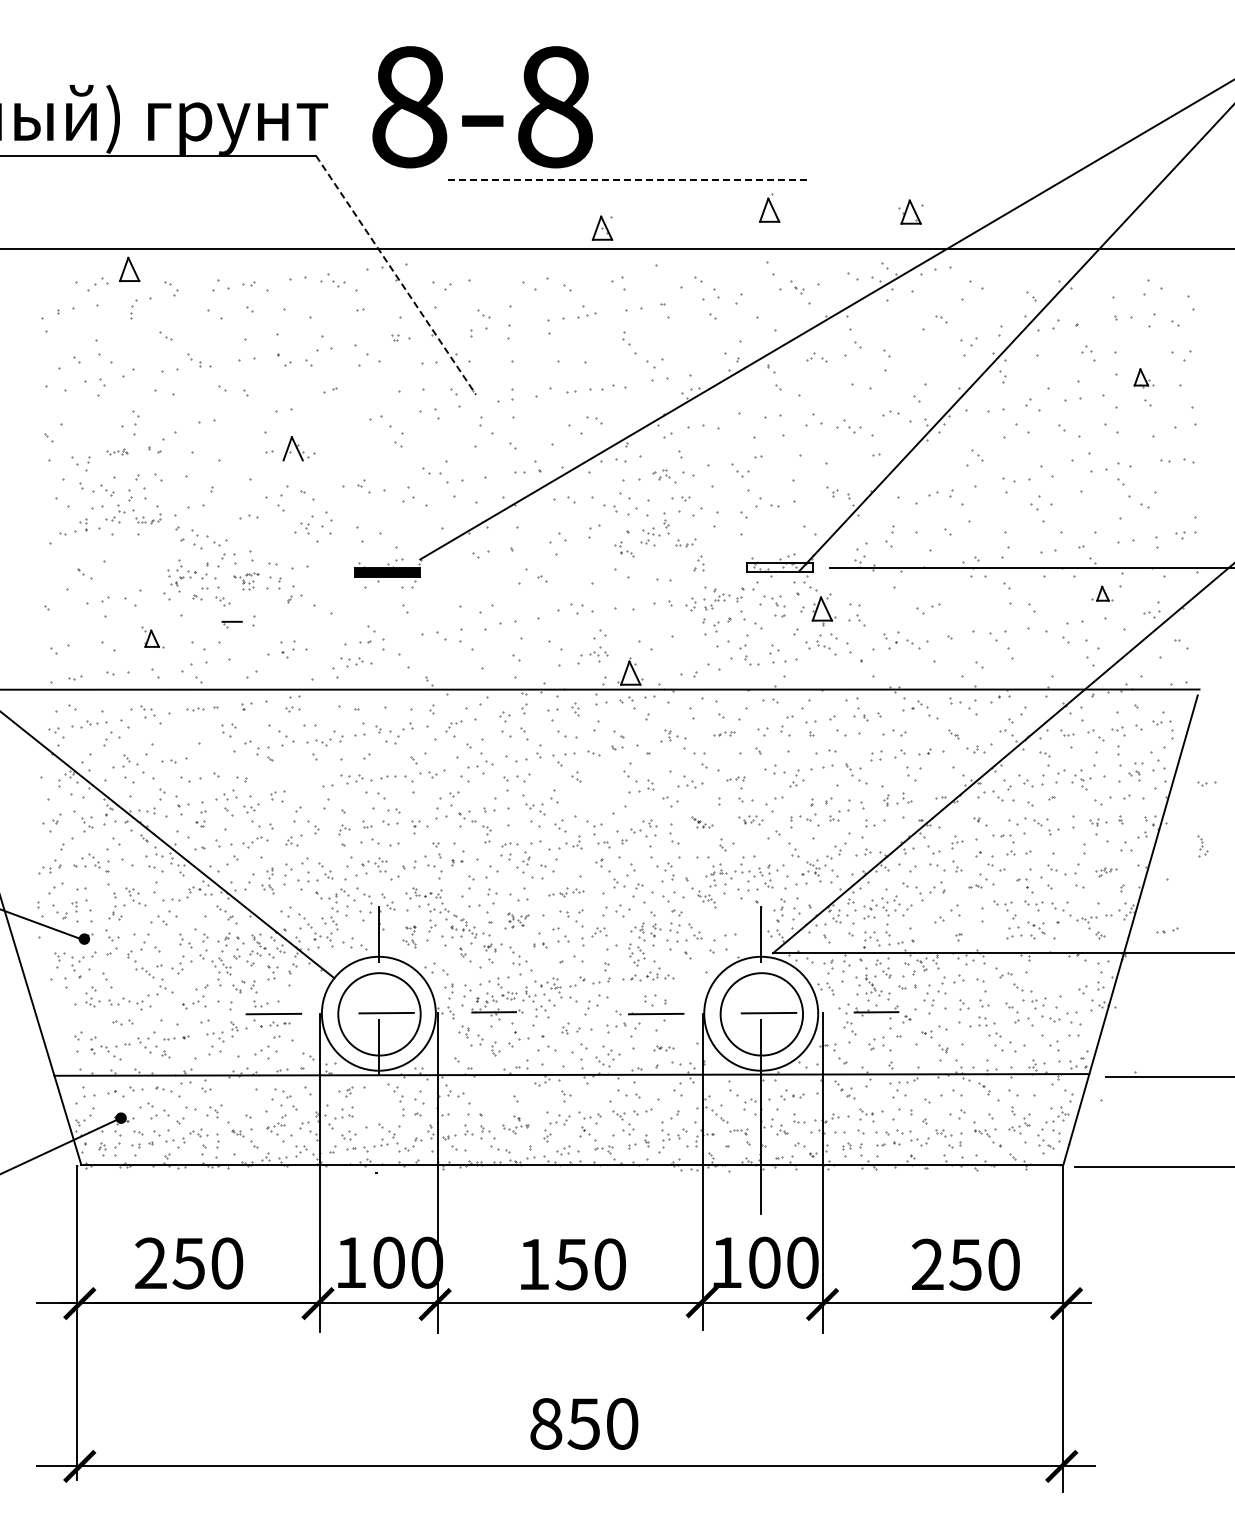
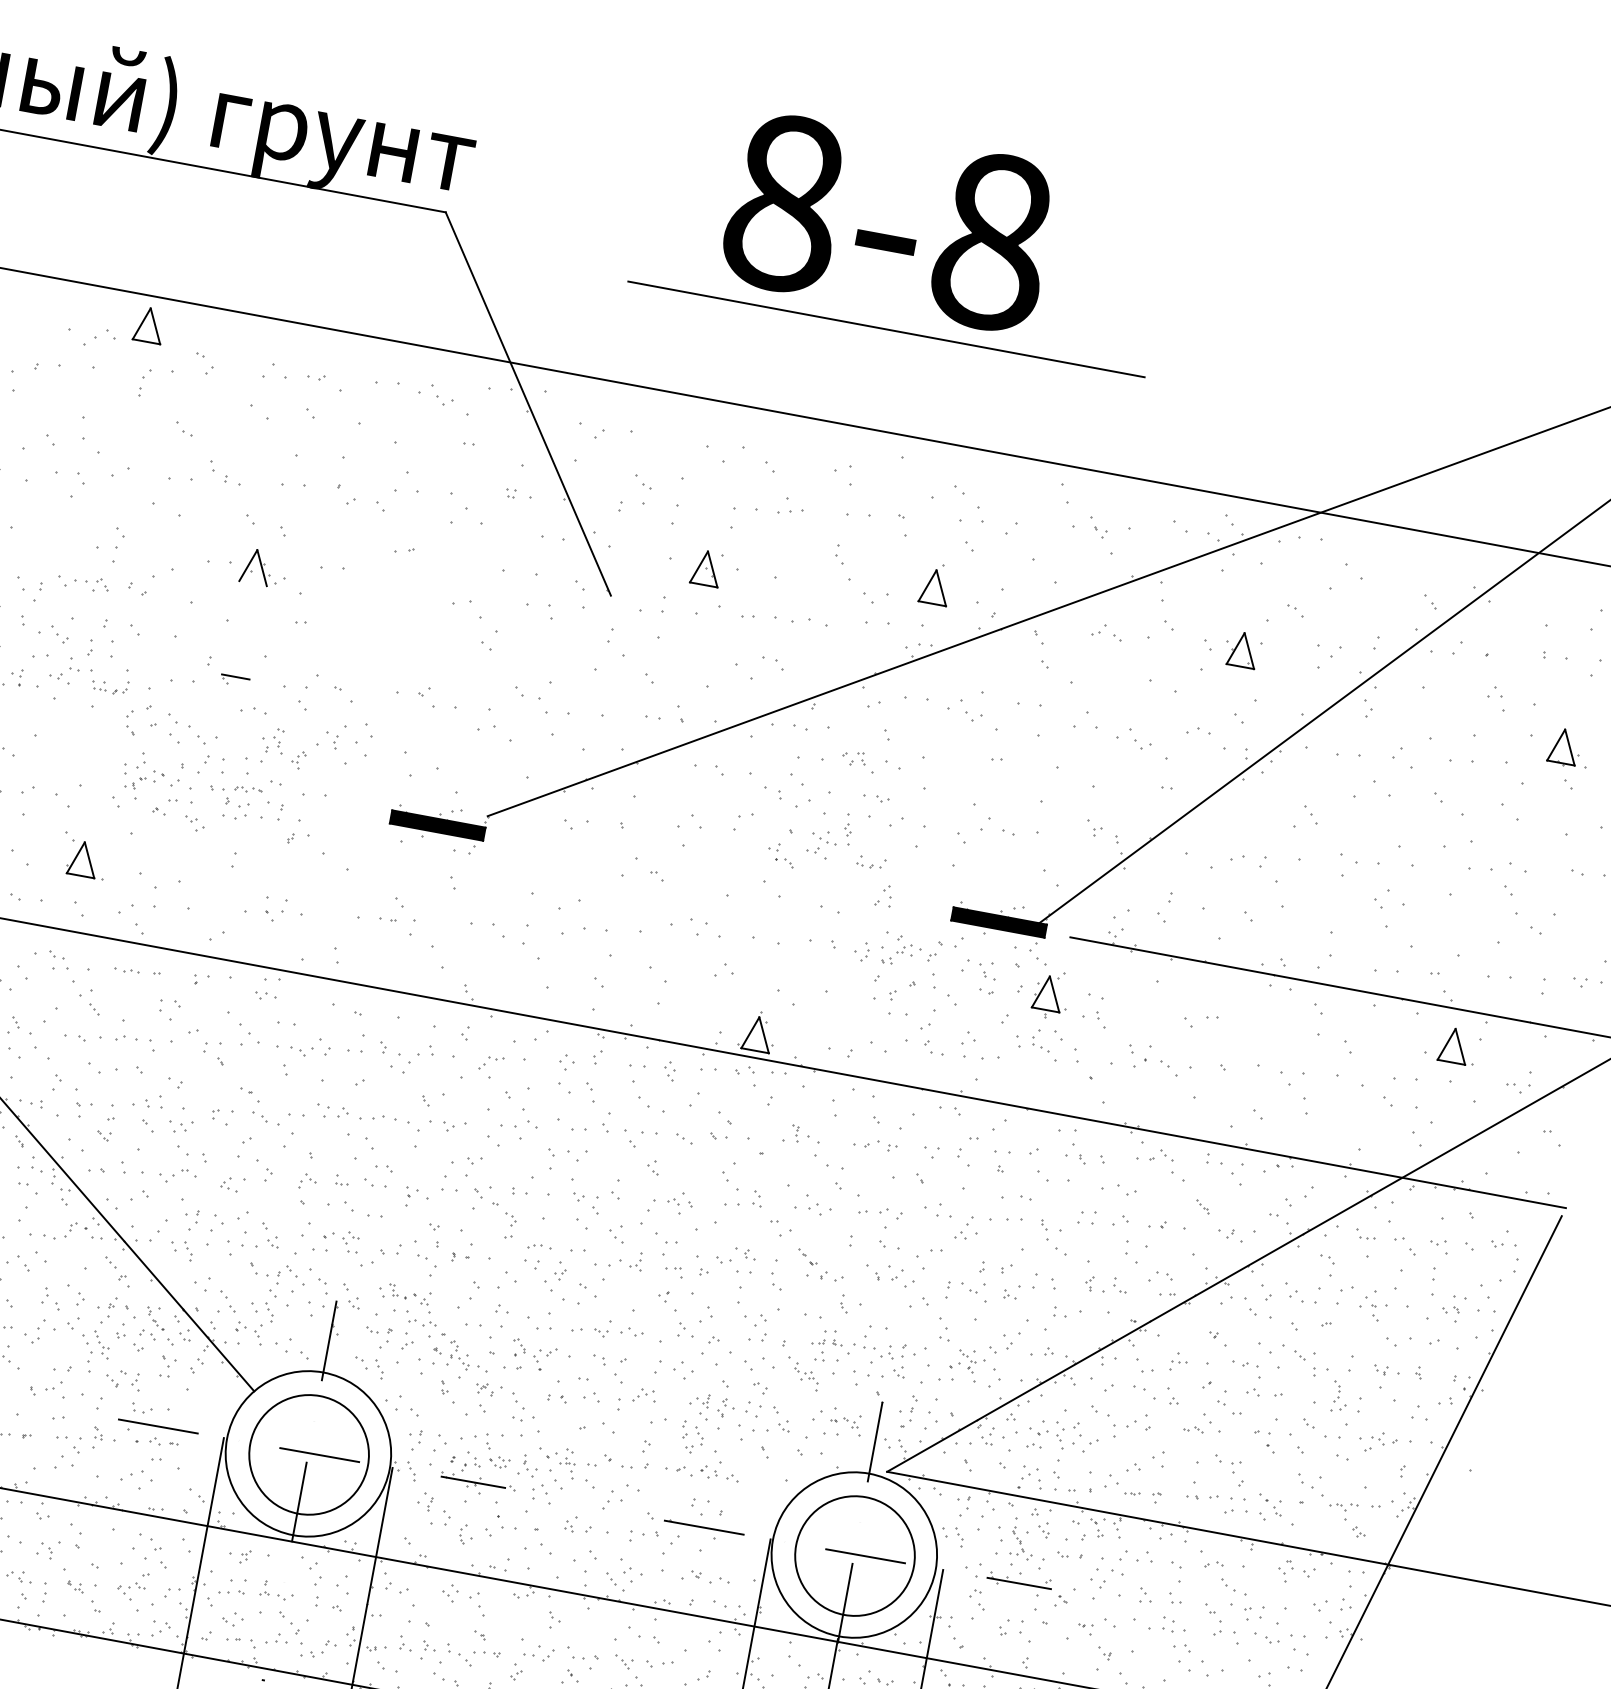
text: (482, 107) -> (888, 223), moved
line: (629, 179) -> (887, 329), dashed -> solid
part: (769, 207) -> (935, 583), moved
part: (910, 211) -> (1242, 648), moved
part: (602, 227) -> (706, 567), moved
line: (396, 275) -> (528, 404), dashed -> solid
part: (1143, 377) -> (1568, 747), size x1.43
part: (298, 448) -> (263, 567), moved
part: (117, 451) -> (84, 581), size x1.67
part: (740, 470) -> (971, 712), moved
part: (273, 539) -> (283, 748), added
part: (166, 541) -> (130, 723), added
fill: (779, 566) -> (998, 921), added
part: (246, 581) -> (233, 801), size x1.43
part: (1101, 593) -> (1451, 1045), size x1.67
part: (231, 624) -> (234, 680), moved
part: (716, 634) -> (890, 1001), size x0.62
part: (152, 637) -> (84, 856), size x1.43
part: (592, 655) -> (670, 1203), moved
part: (356, 662) -> (369, 946), removed
part: (723, 733) -> (874, 1144), size x1.43
part: (174, 734) -> (90, 1001), added
part: (210, 756) -> (136, 1041), added
part: (735, 778) -> (879, 1212), size x1.67
part: (1206, 783) -> (1551, 1344), removed
part: (302, 784) -> (260, 1106), added
part: (933, 787) -> (1160, 1277), added
part: (750, 819) -> (890, 1274), size x1.43
part: (701, 822) -> (819, 1266), size x1.67
part: (1202, 846) -> (1338, 1397), moved
part: (1106, 871) -> (1384, 1443), size x1.67
part: (267, 880) -> (184, 1234), size x1.43
part: (566, 891) -> (608, 1328), size x1.43
part: (1033, 905) -> (1271, 1472), removed
part: (516, 920) -> (529, 1357), size x1.43
part: (732, 924) -> (836, 1419), added
part: (1167, 930) -> (1202, 1496), moved
part: (934, 932) -> (1123, 1484), added
part: (409, 936) -> (372, 1351), size x1.67
part: (1062, 970) -> (1295, 1573), added
part: (663, 1048) -> (705, 1578), size x1.67
part: (499, 1089) -> (460, 1593), added
part: (230, 1098) -> (74, 1535), added
part: (375, 1110) -> (277, 1591), added
part: (515, 1125) -> (473, 1649), size x1.43

